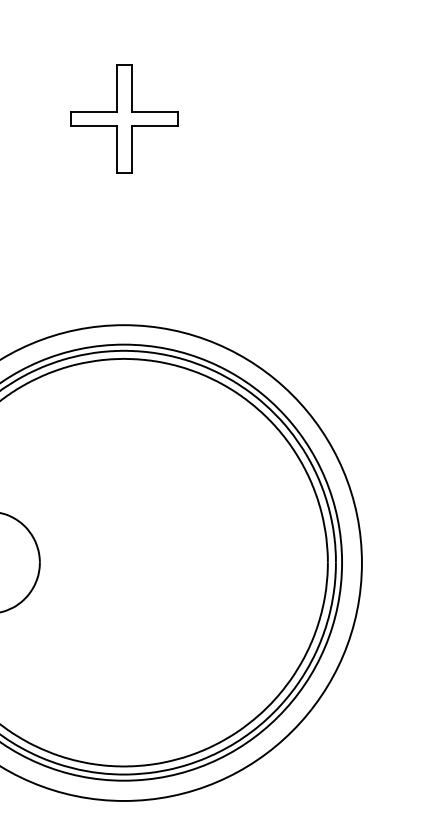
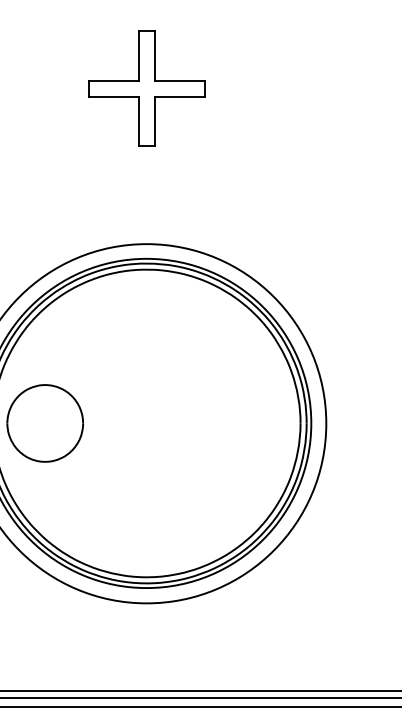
part: (123, 119) -> (146, 88), size x1.43

